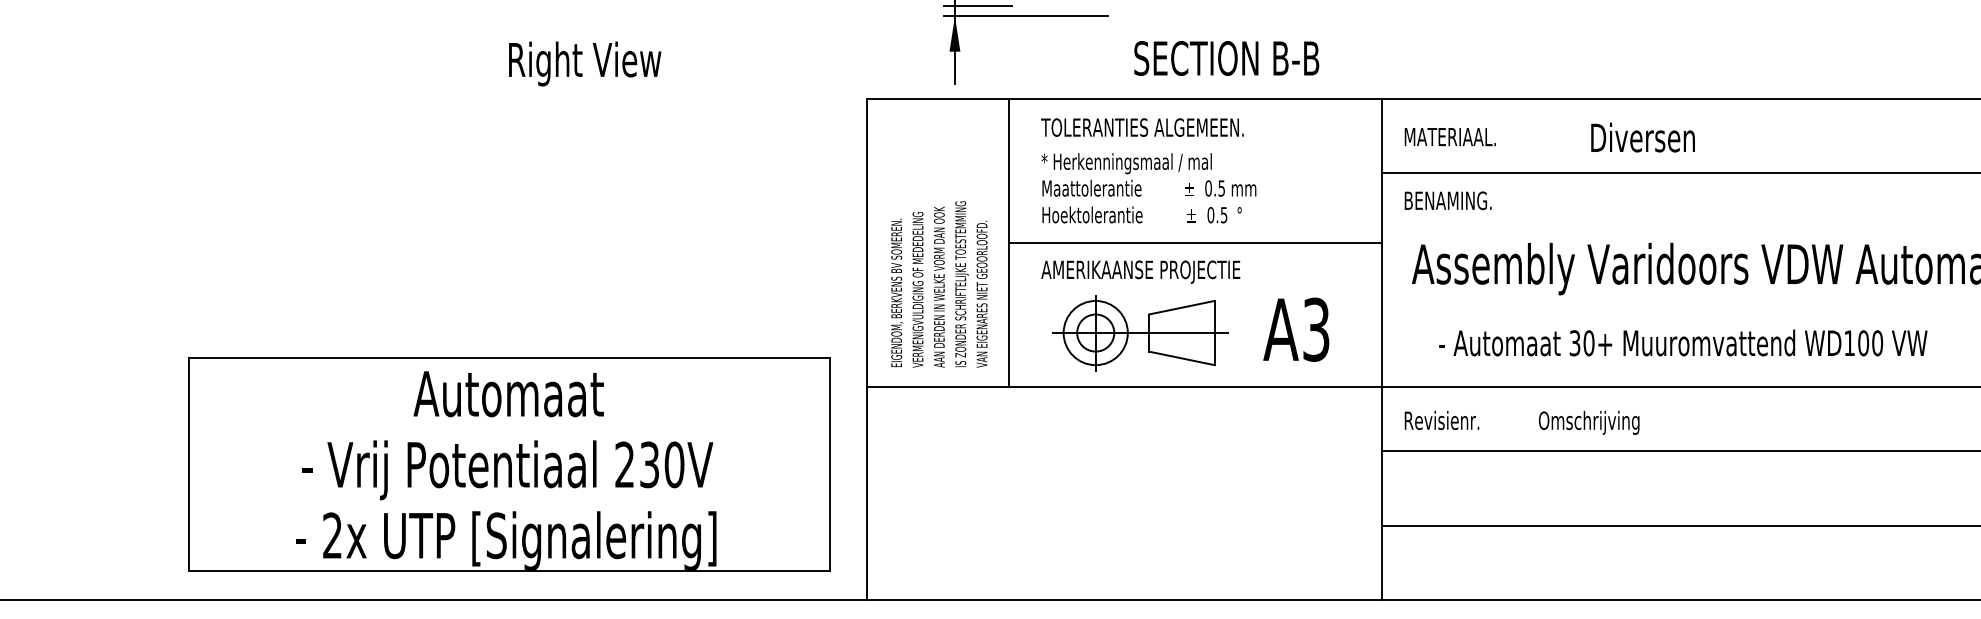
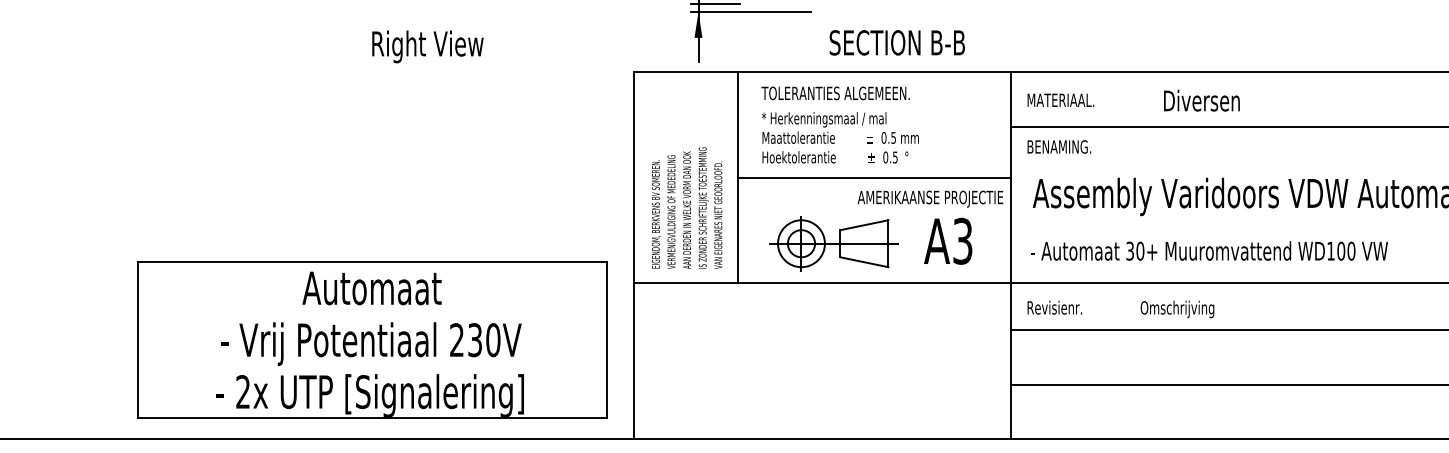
text: (1140, 271) -> (930, 198), moved
text: (1683, 342) -> (1209, 250), moved
text: (1589, 422) -> (1177, 309), moved

